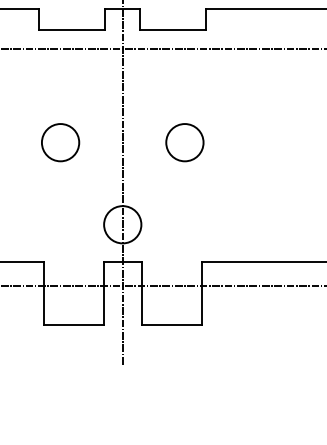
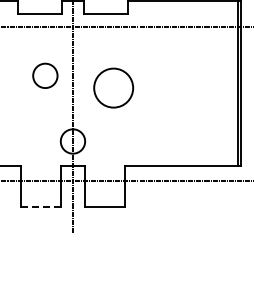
circle: (60, 142) -> (45, 75), moved
circle: (184, 142) -> (113, 87), size x1.6
line: (74, 325) -> (41, 207), solid -> dashed

